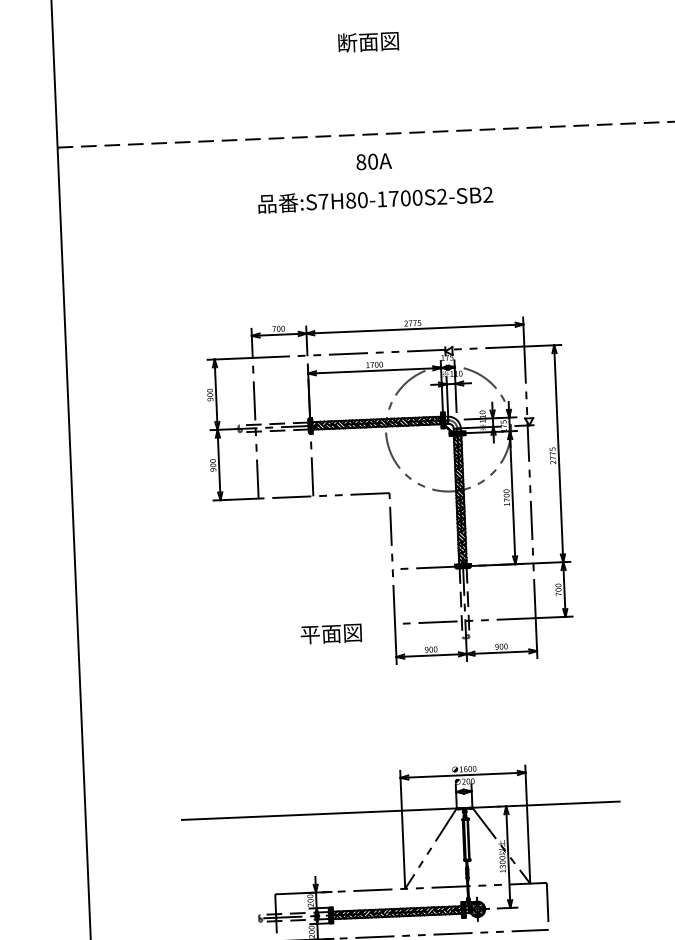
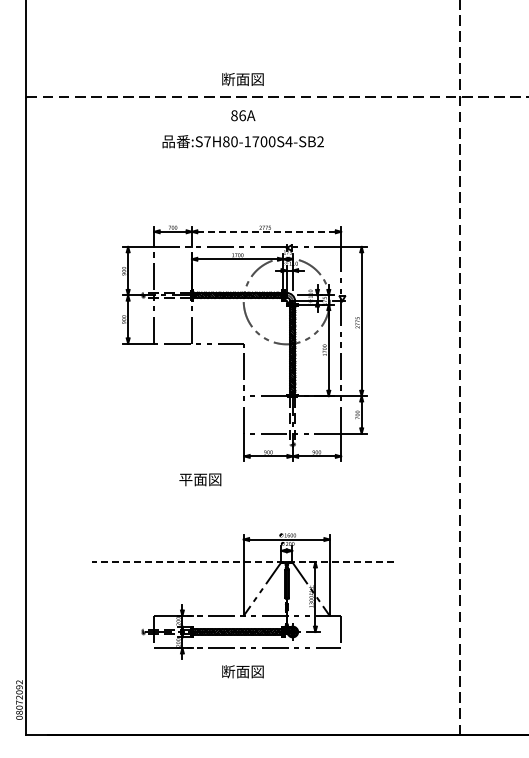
text: (367, 40) -> (242, 78), moved
text: (372, 161) -> (242, 115), 80A -> 86A
text: (441, 196) -> (288, 141), :S7H80-1700S2-SB2 -> :S7H80-1700S4-SB2
line: (414, 328) -> (266, 231), solid -> dashed
text: (331, 633) -> (200, 479), moved
line: (400, 811) -> (242, 562), solid -> dashed

